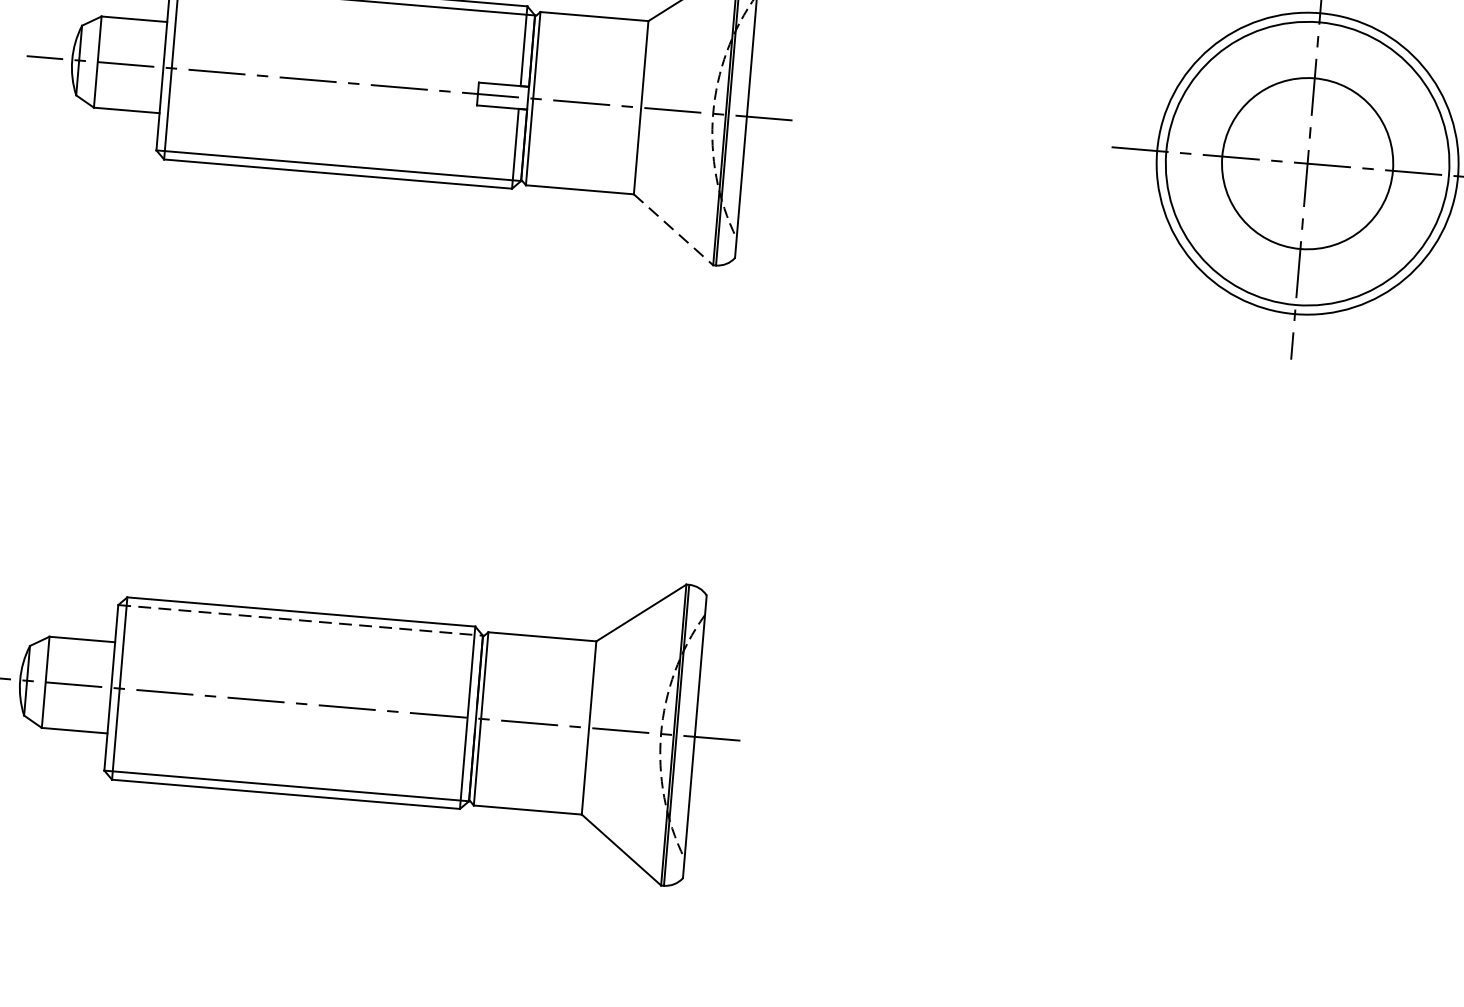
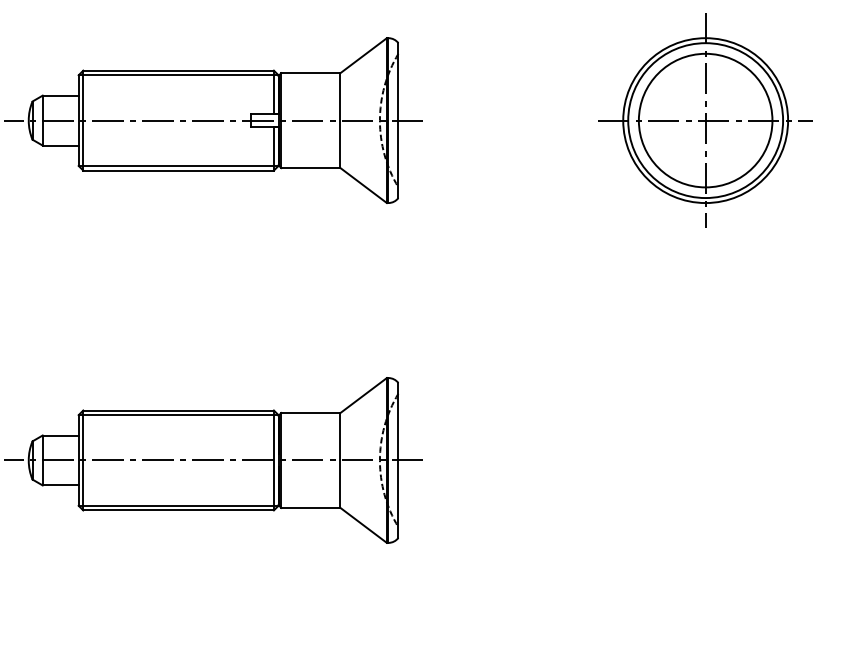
circle: (1307, 163) -> (705, 120), size x1.43
line: (675, 229) -> (364, 185), dashed -> solid
line: (300, 621) -> (178, 415), dashed -> solid

